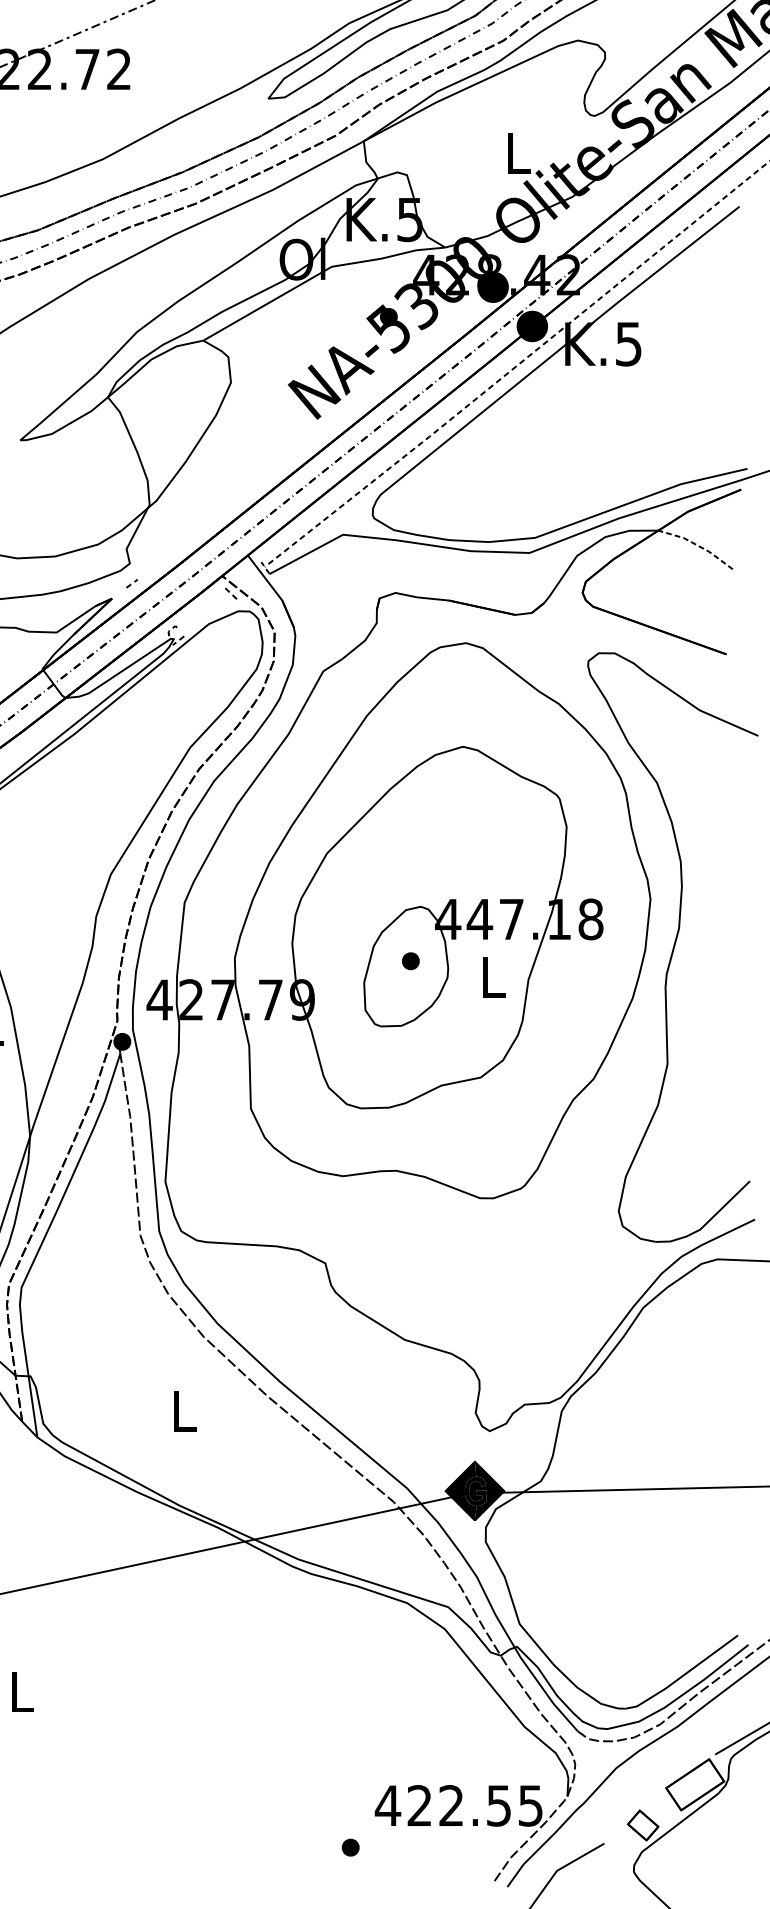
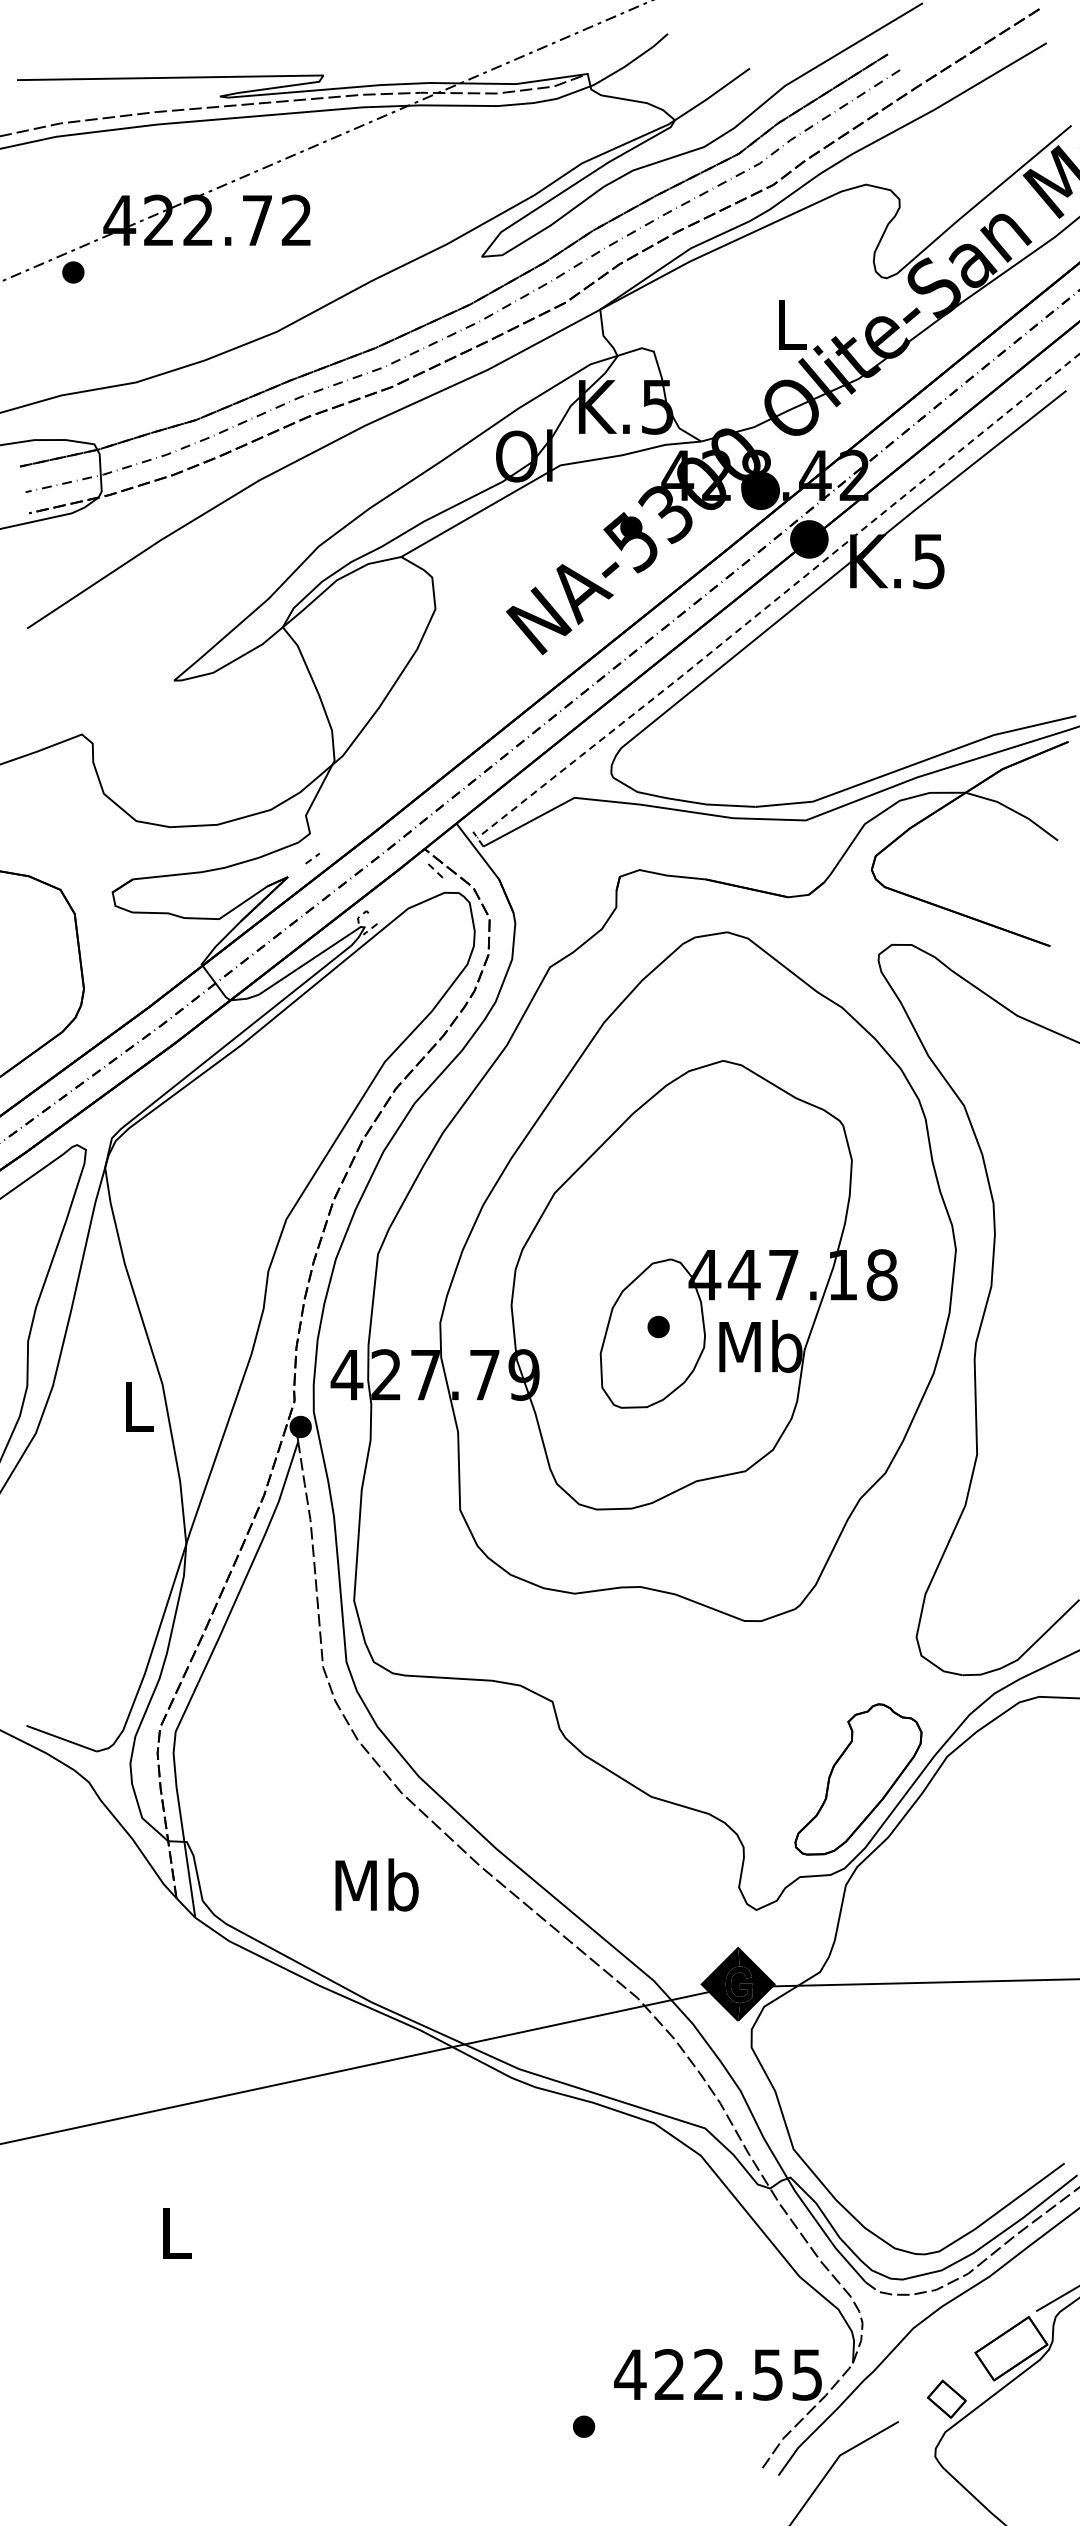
line: (697, 545) -> (1014, 811), dashed -> solid
text: (492, 976) -> (760, 1345), L -> Mb
part: (571, 1325) -> (858, 1779), added
text: (183, 1410) -> (376, 1884), L -> Mb

